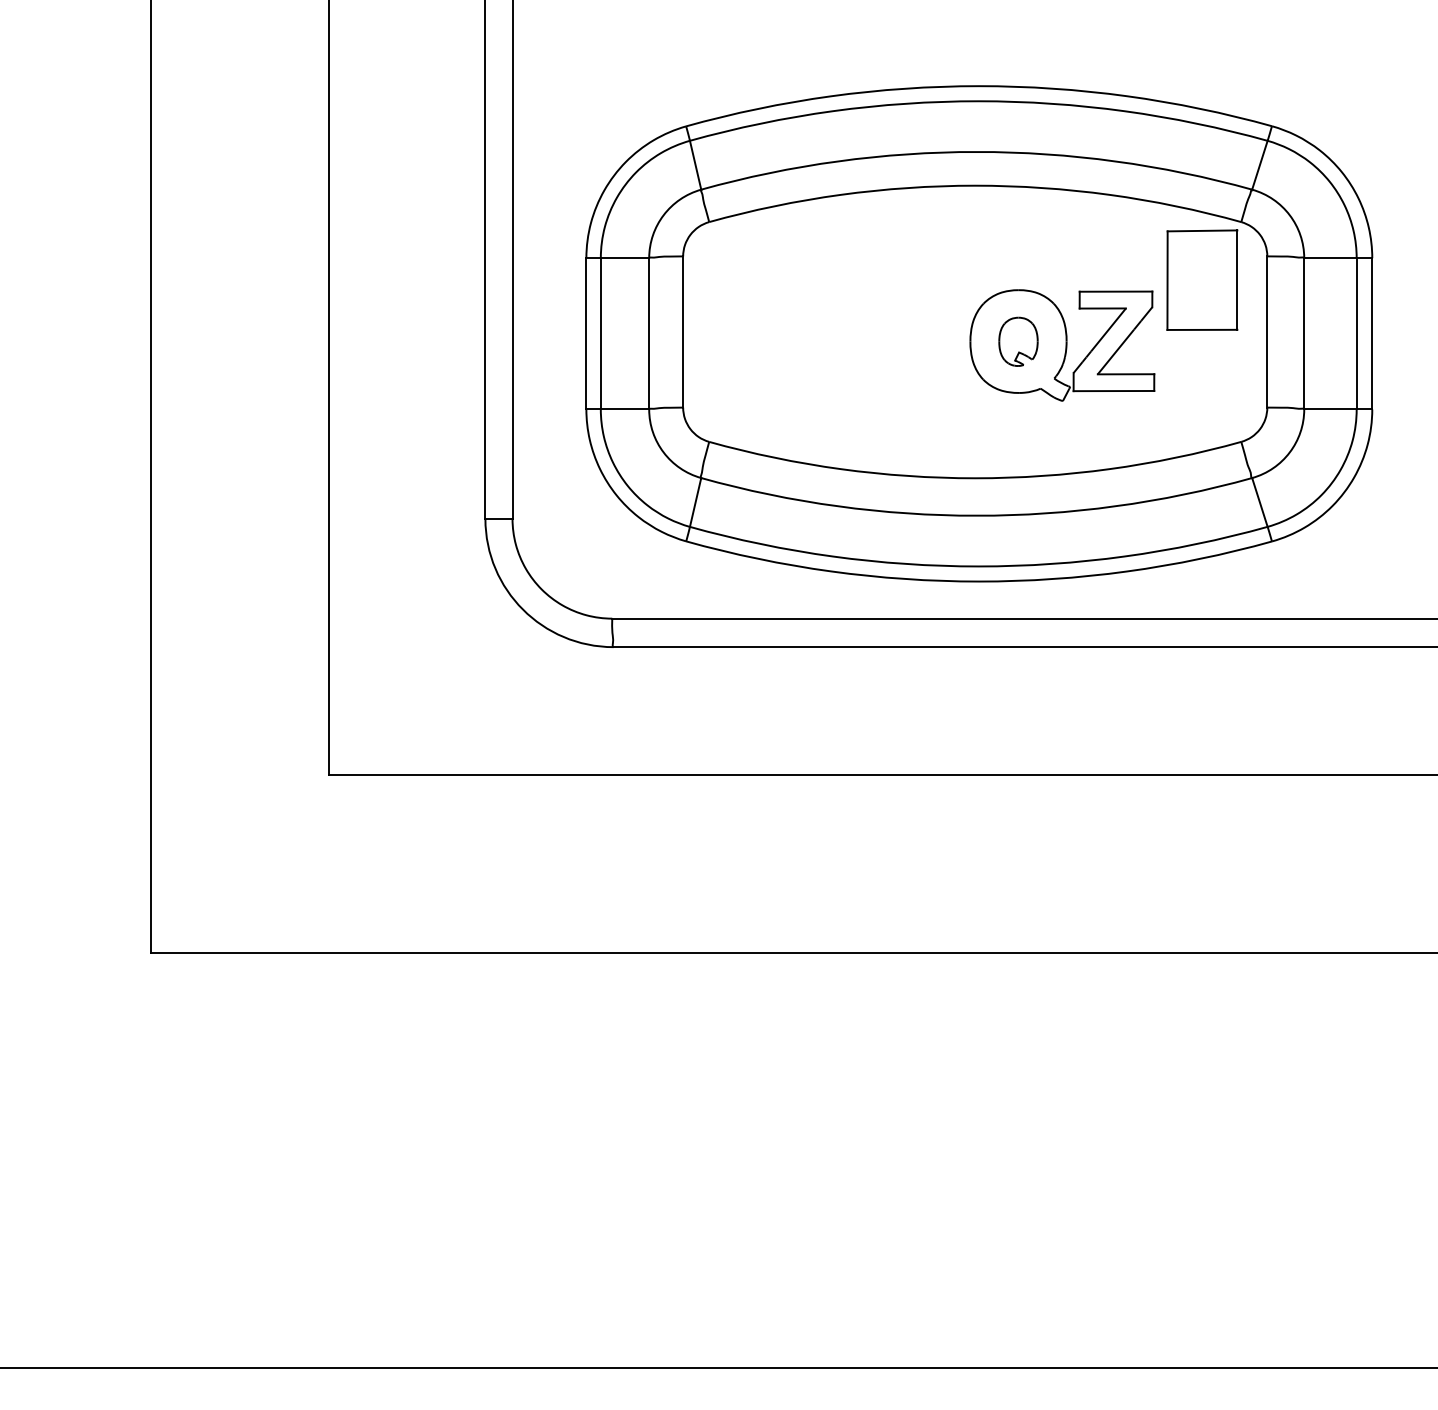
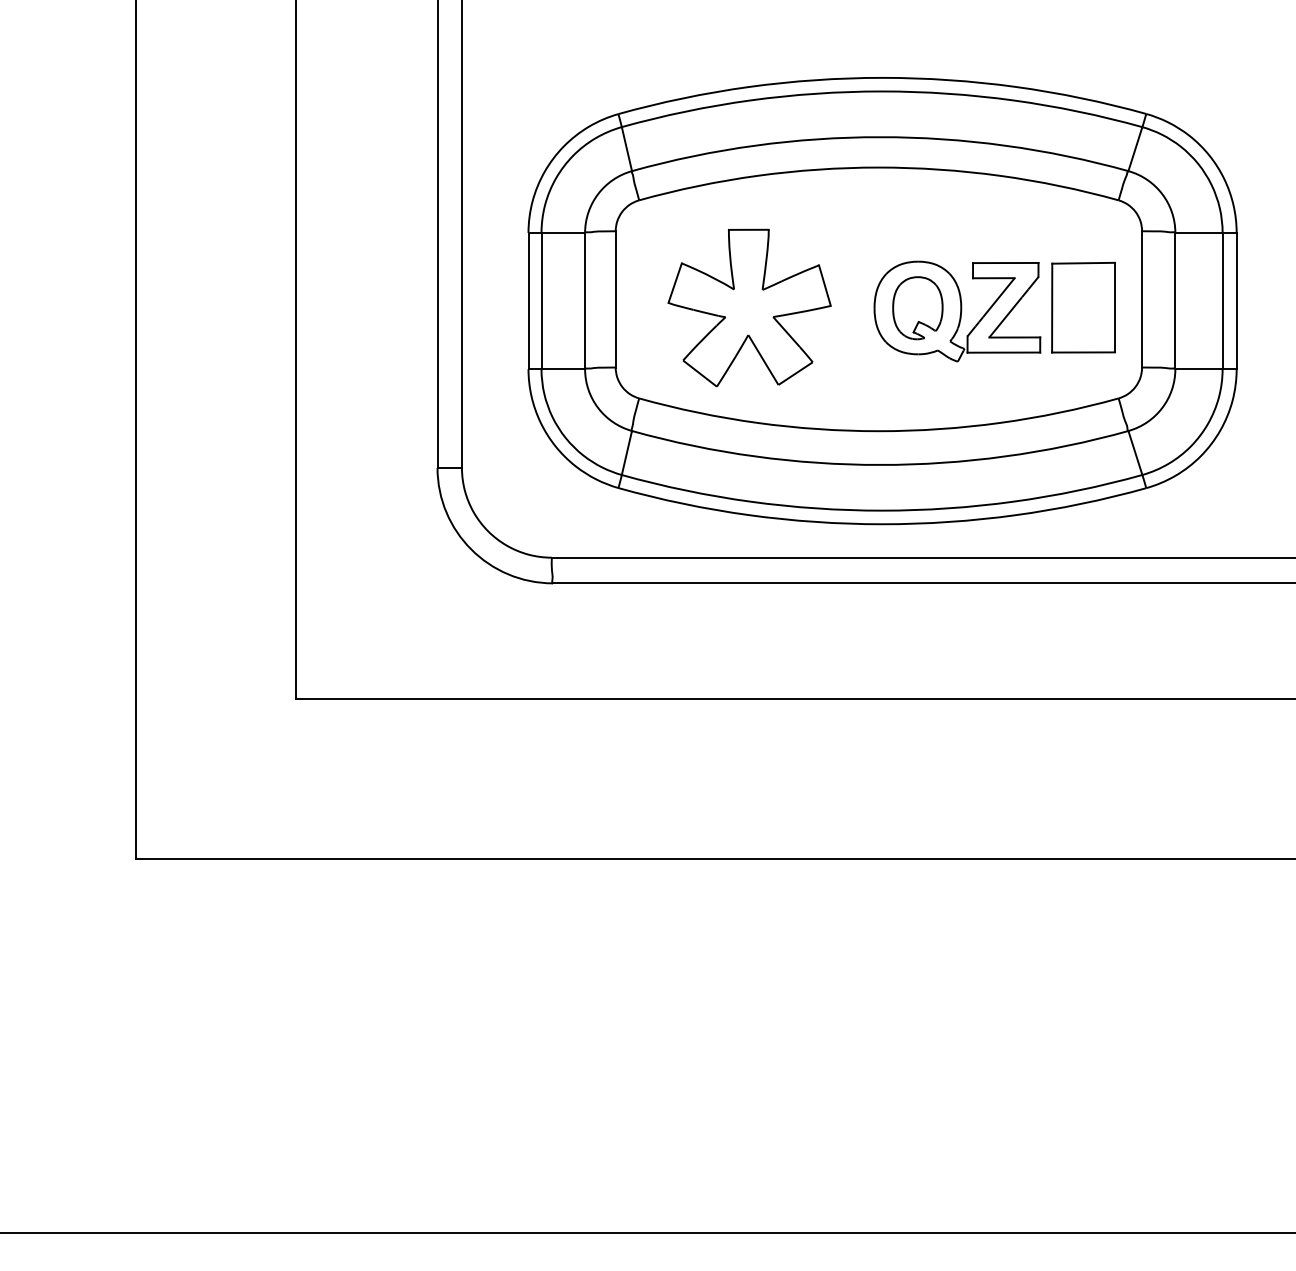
part: (1202, 279) -> (1083, 307), moved
part: (831, 341) -> (749, 307), added
part: (1018, 341) -> (917, 307), size x1.43

